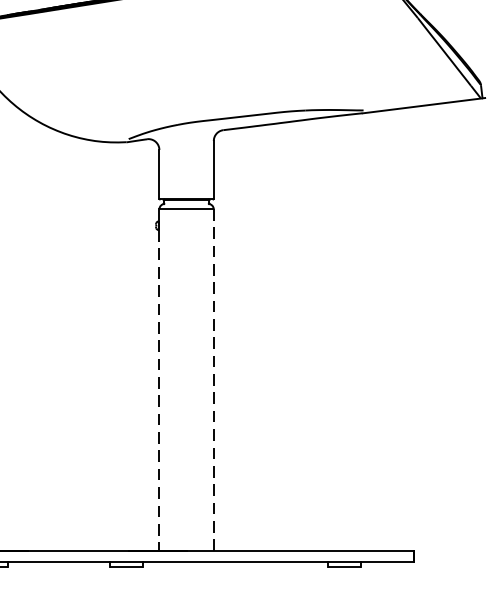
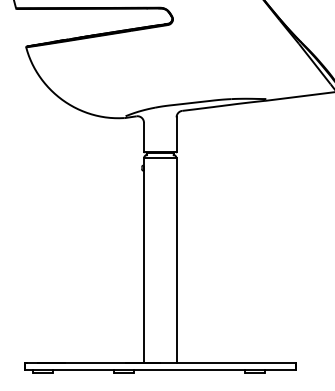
line: (213, 379) -> (176, 260), dashed -> solid
line: (158, 391) -> (143, 267), dashed -> solid

